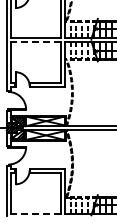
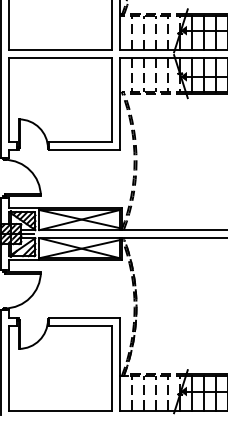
line: (35, 42) -> (59, 58), dashed -> solid
line: (35, 214) -> (59, 410), dashed -> solid

